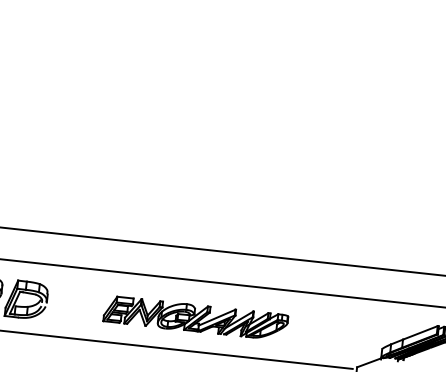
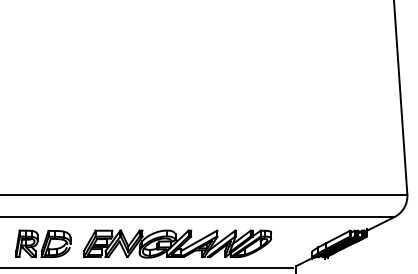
part: (195, 317) -> (177, 243), size x1.43

